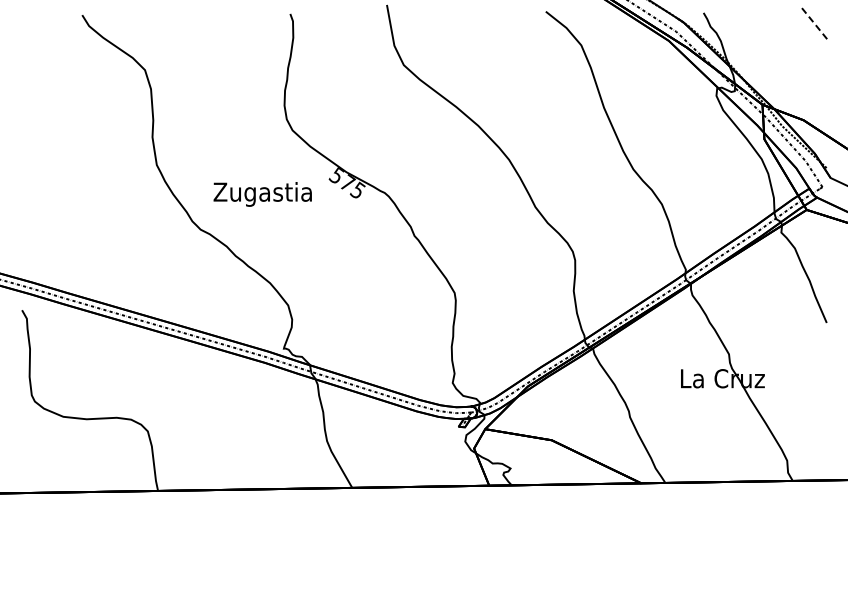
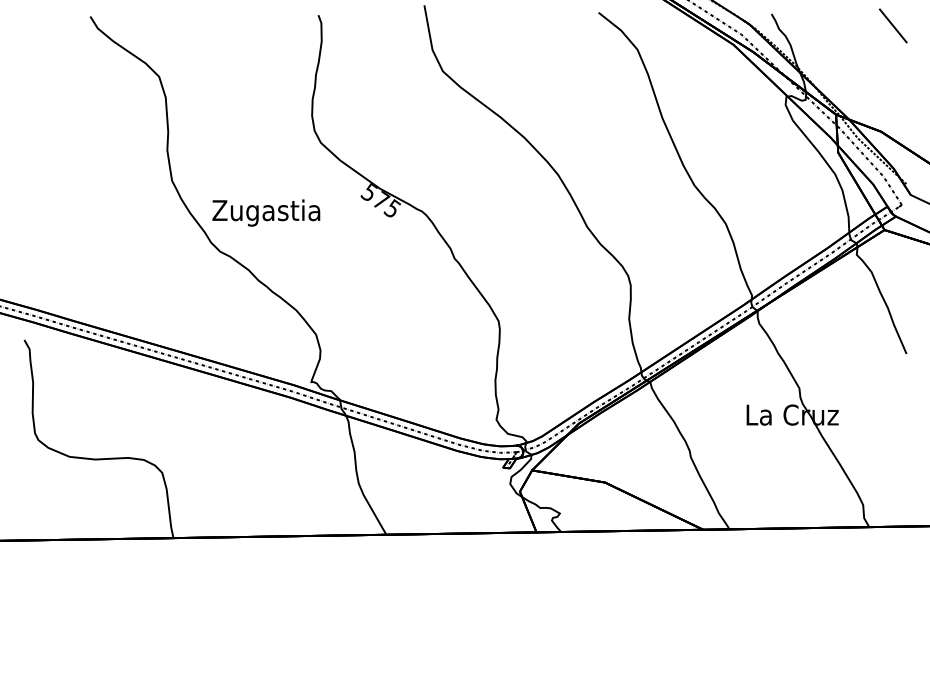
line: (814, 24) -> (893, 26), dashed -> solid
text: (262, 194) -> (266, 213), moved

